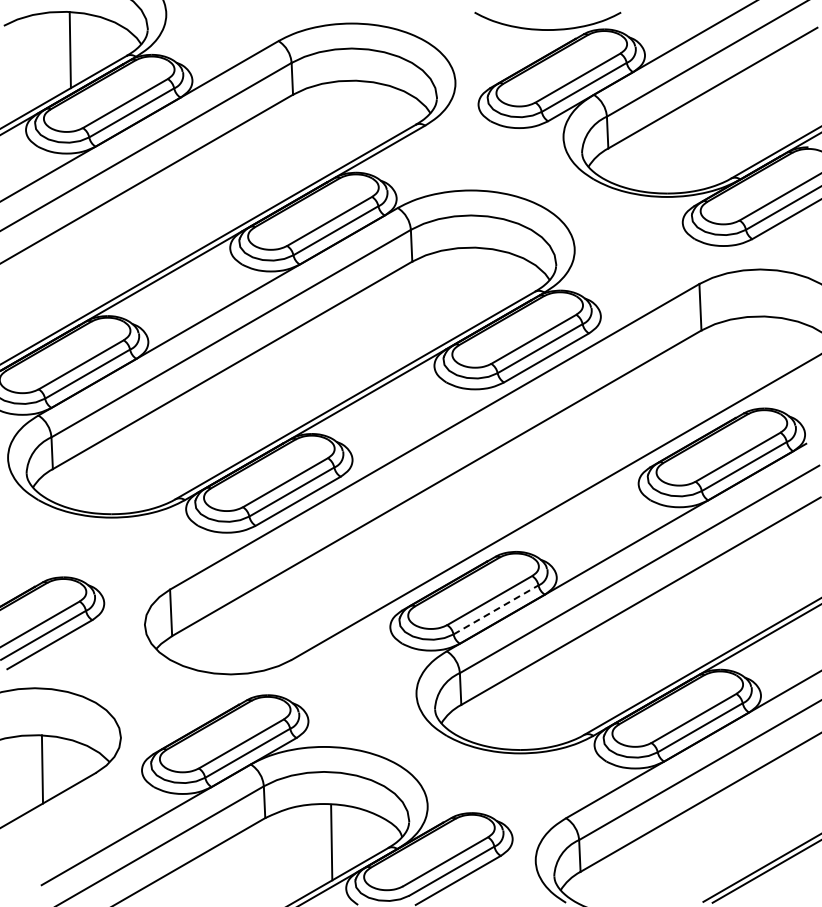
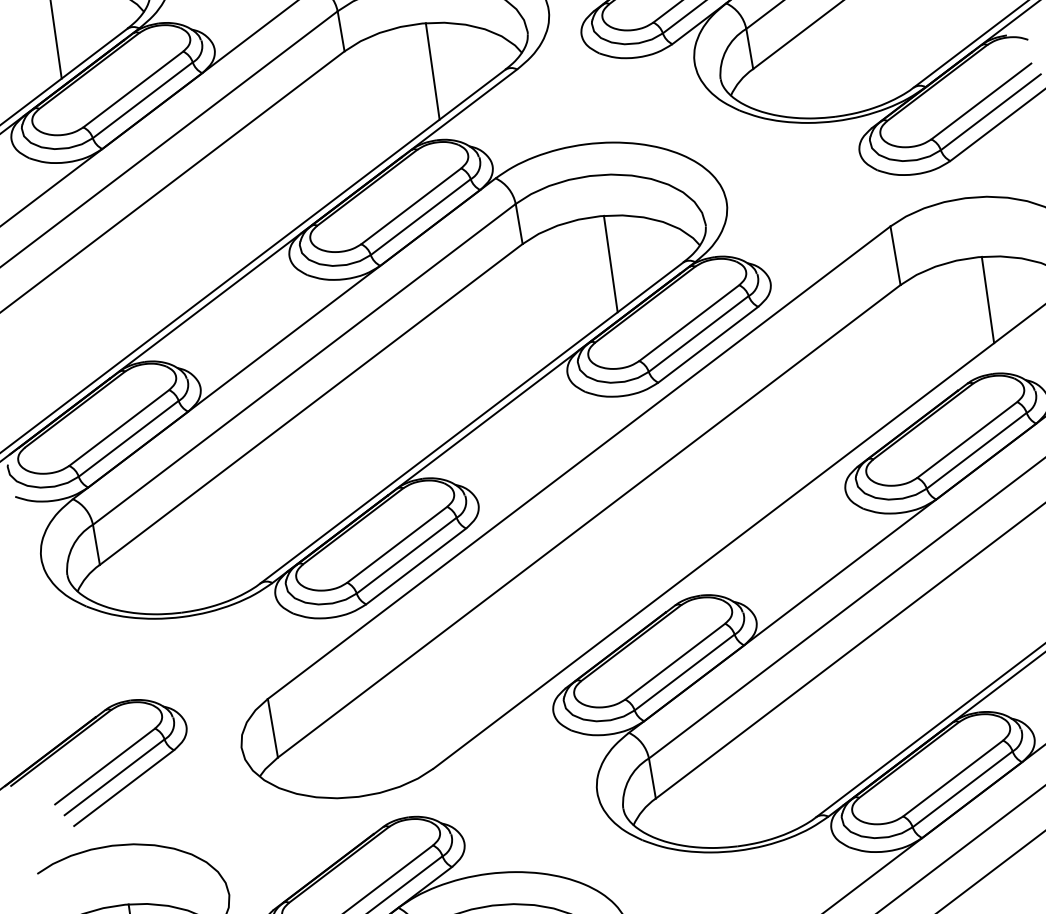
line: (359, 118) -> (432, 70), added
line: (478, 285) -> (610, 263), added
line: (767, 350) -> (987, 299), added
line: (496, 609) -> (685, 671), dashed -> solid

